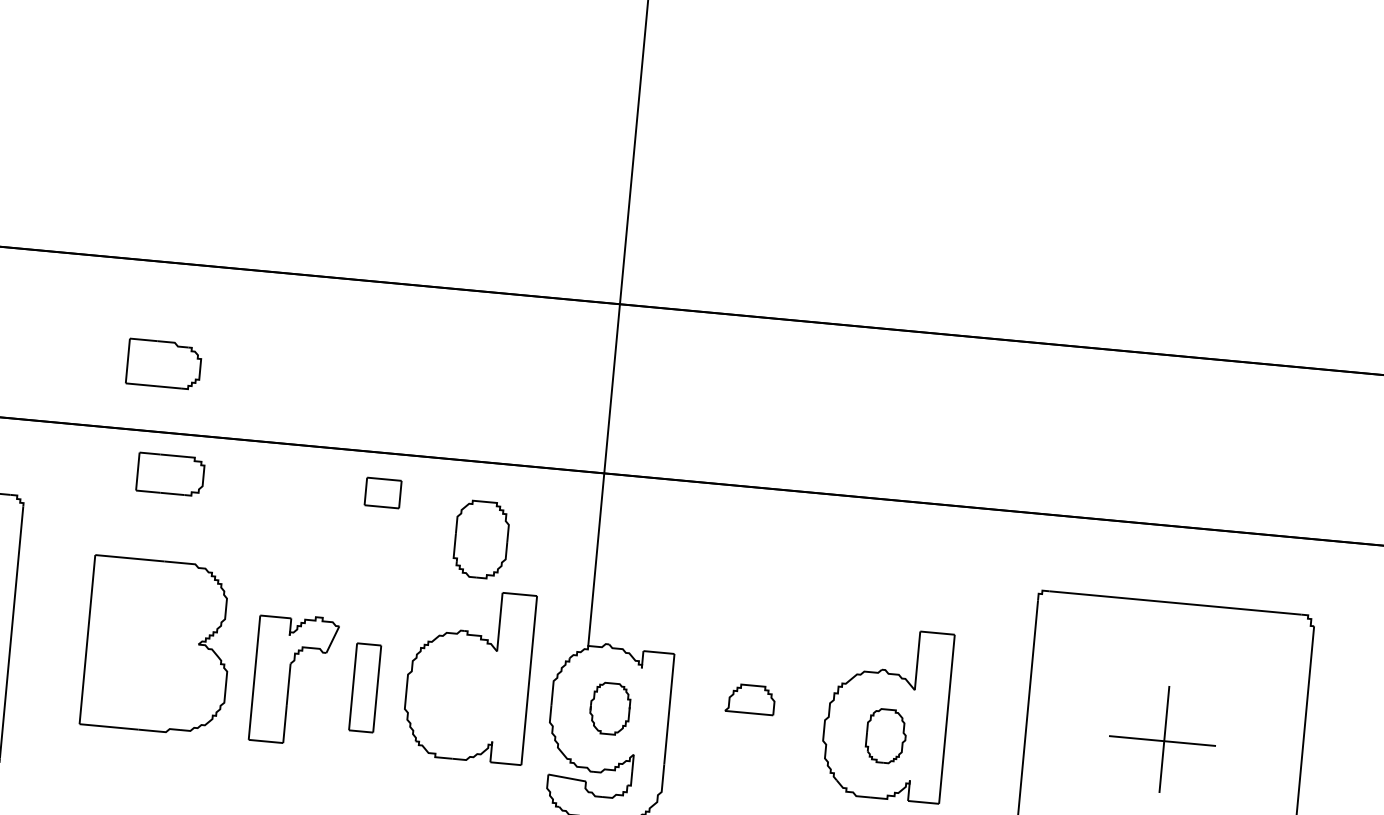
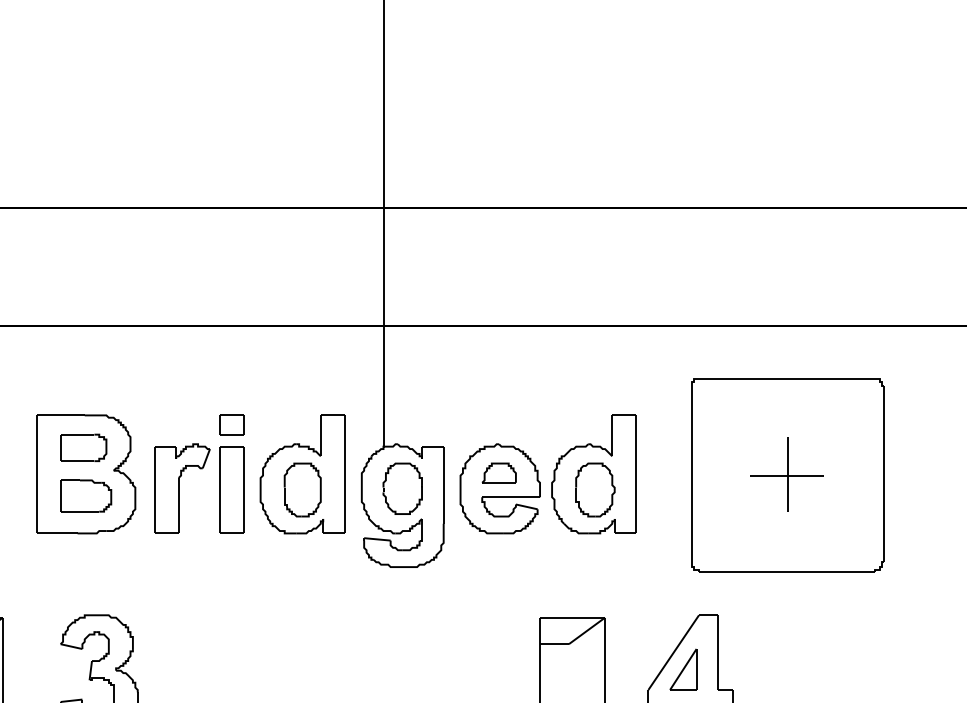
part: (164, 363) -> (86, 495), moved
part: (170, 474) -> (83, 447), moved
part: (382, 492) -> (231, 424), moved
part: (481, 538) -> (302, 489), moved
part: (364, 687) -> (231, 489), size x1.43
part: (609, 708) -> (402, 488), size x1.43
part: (748, 721) -> (499, 488), added
part: (886, 735) -> (595, 489), size x1.43

